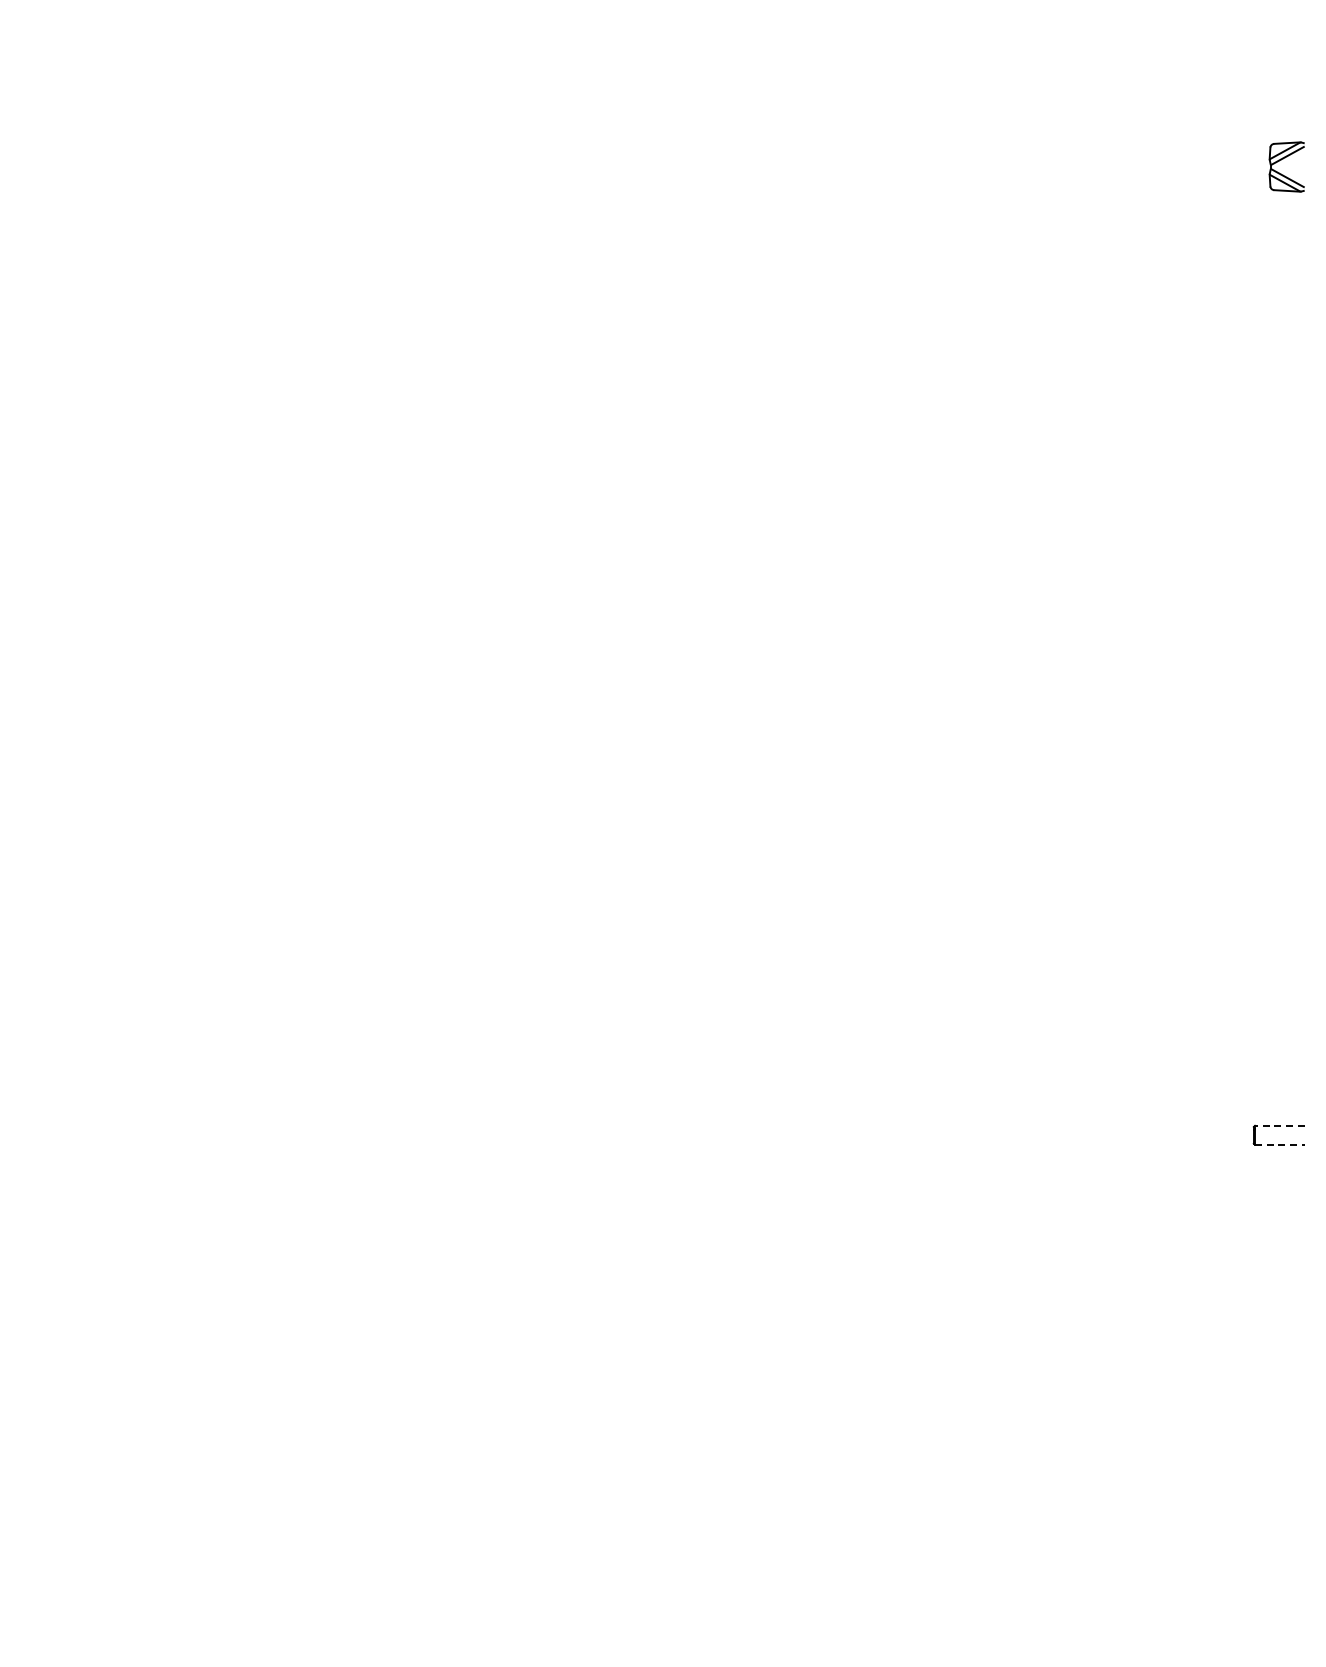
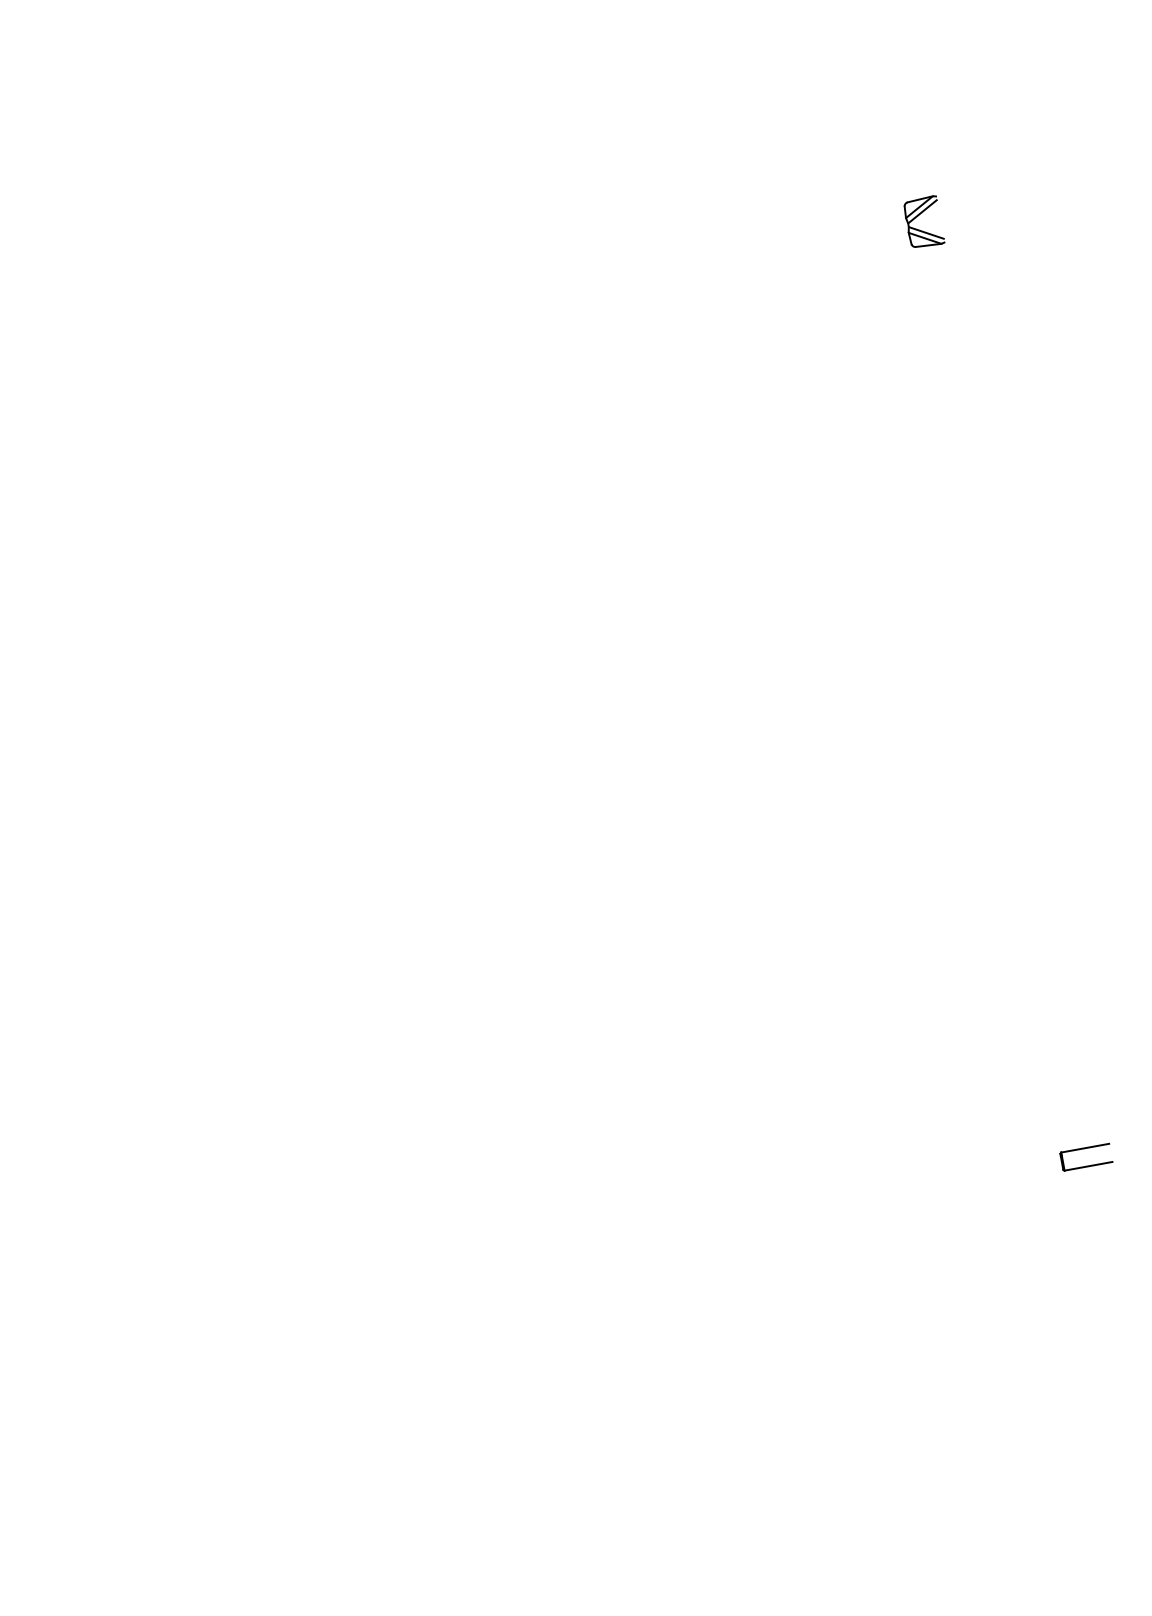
line: (1279, 1125) -> (1084, 1147), dashed -> solid
line: (1279, 1144) -> (1088, 1166), dashed -> solid

